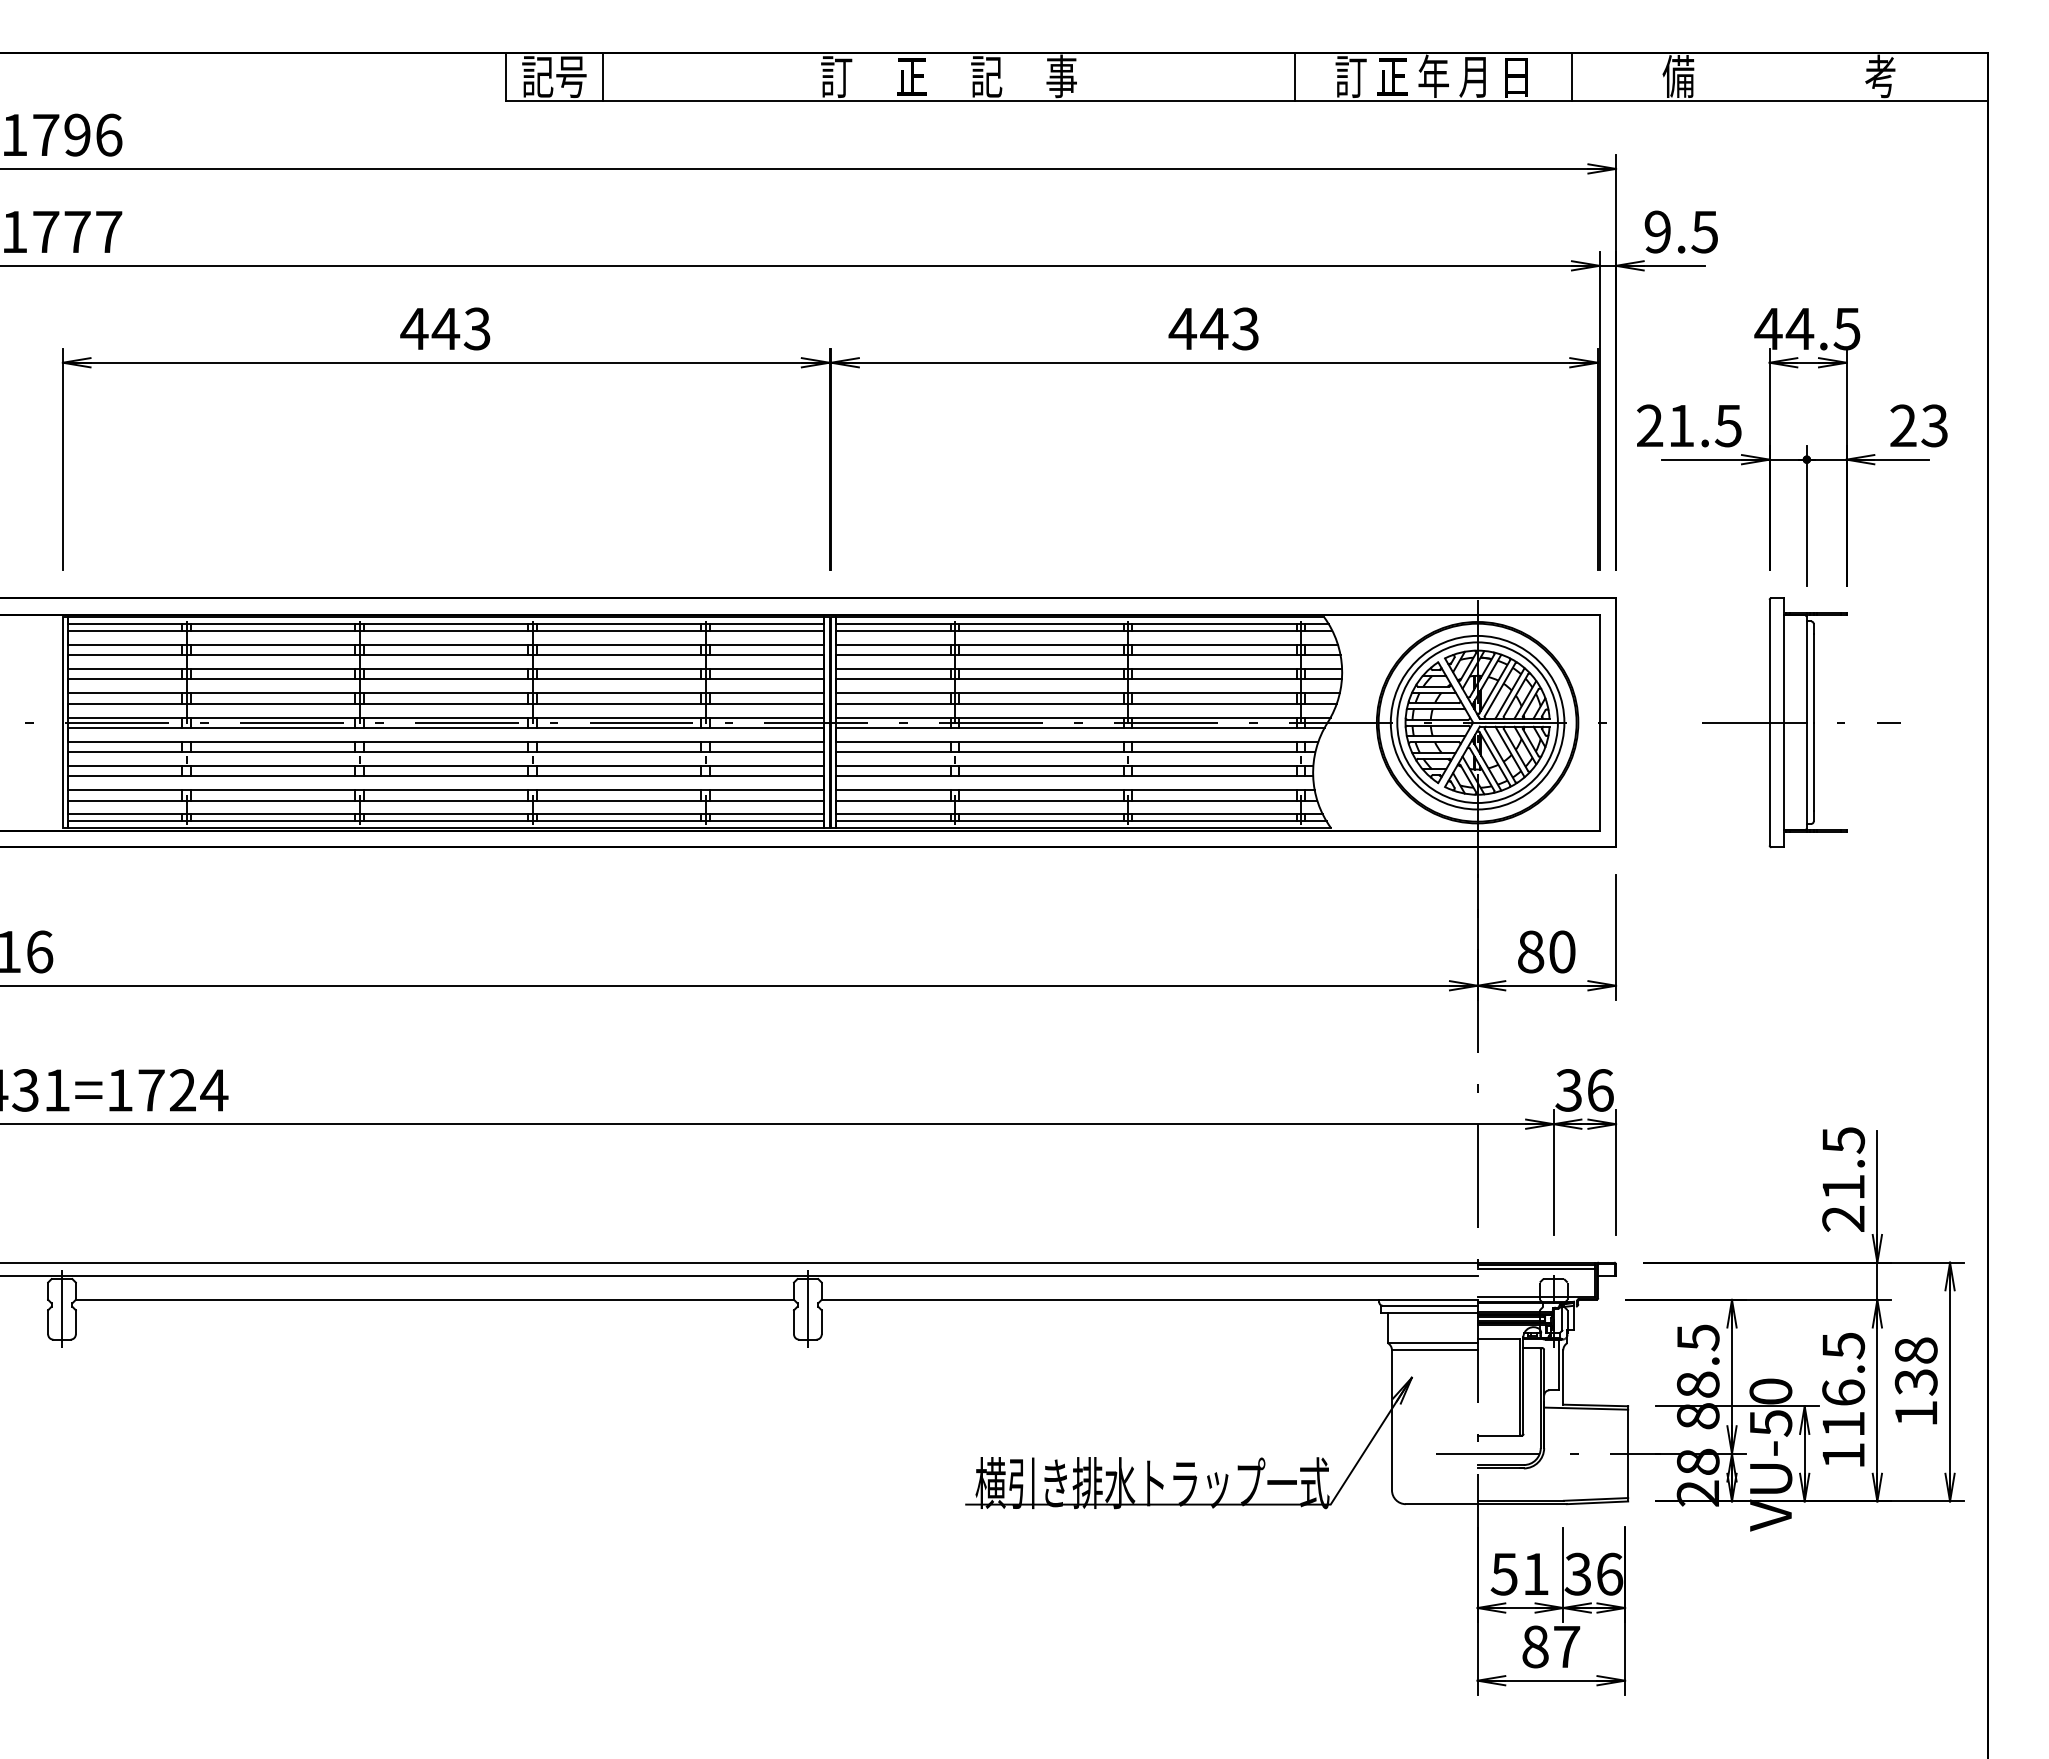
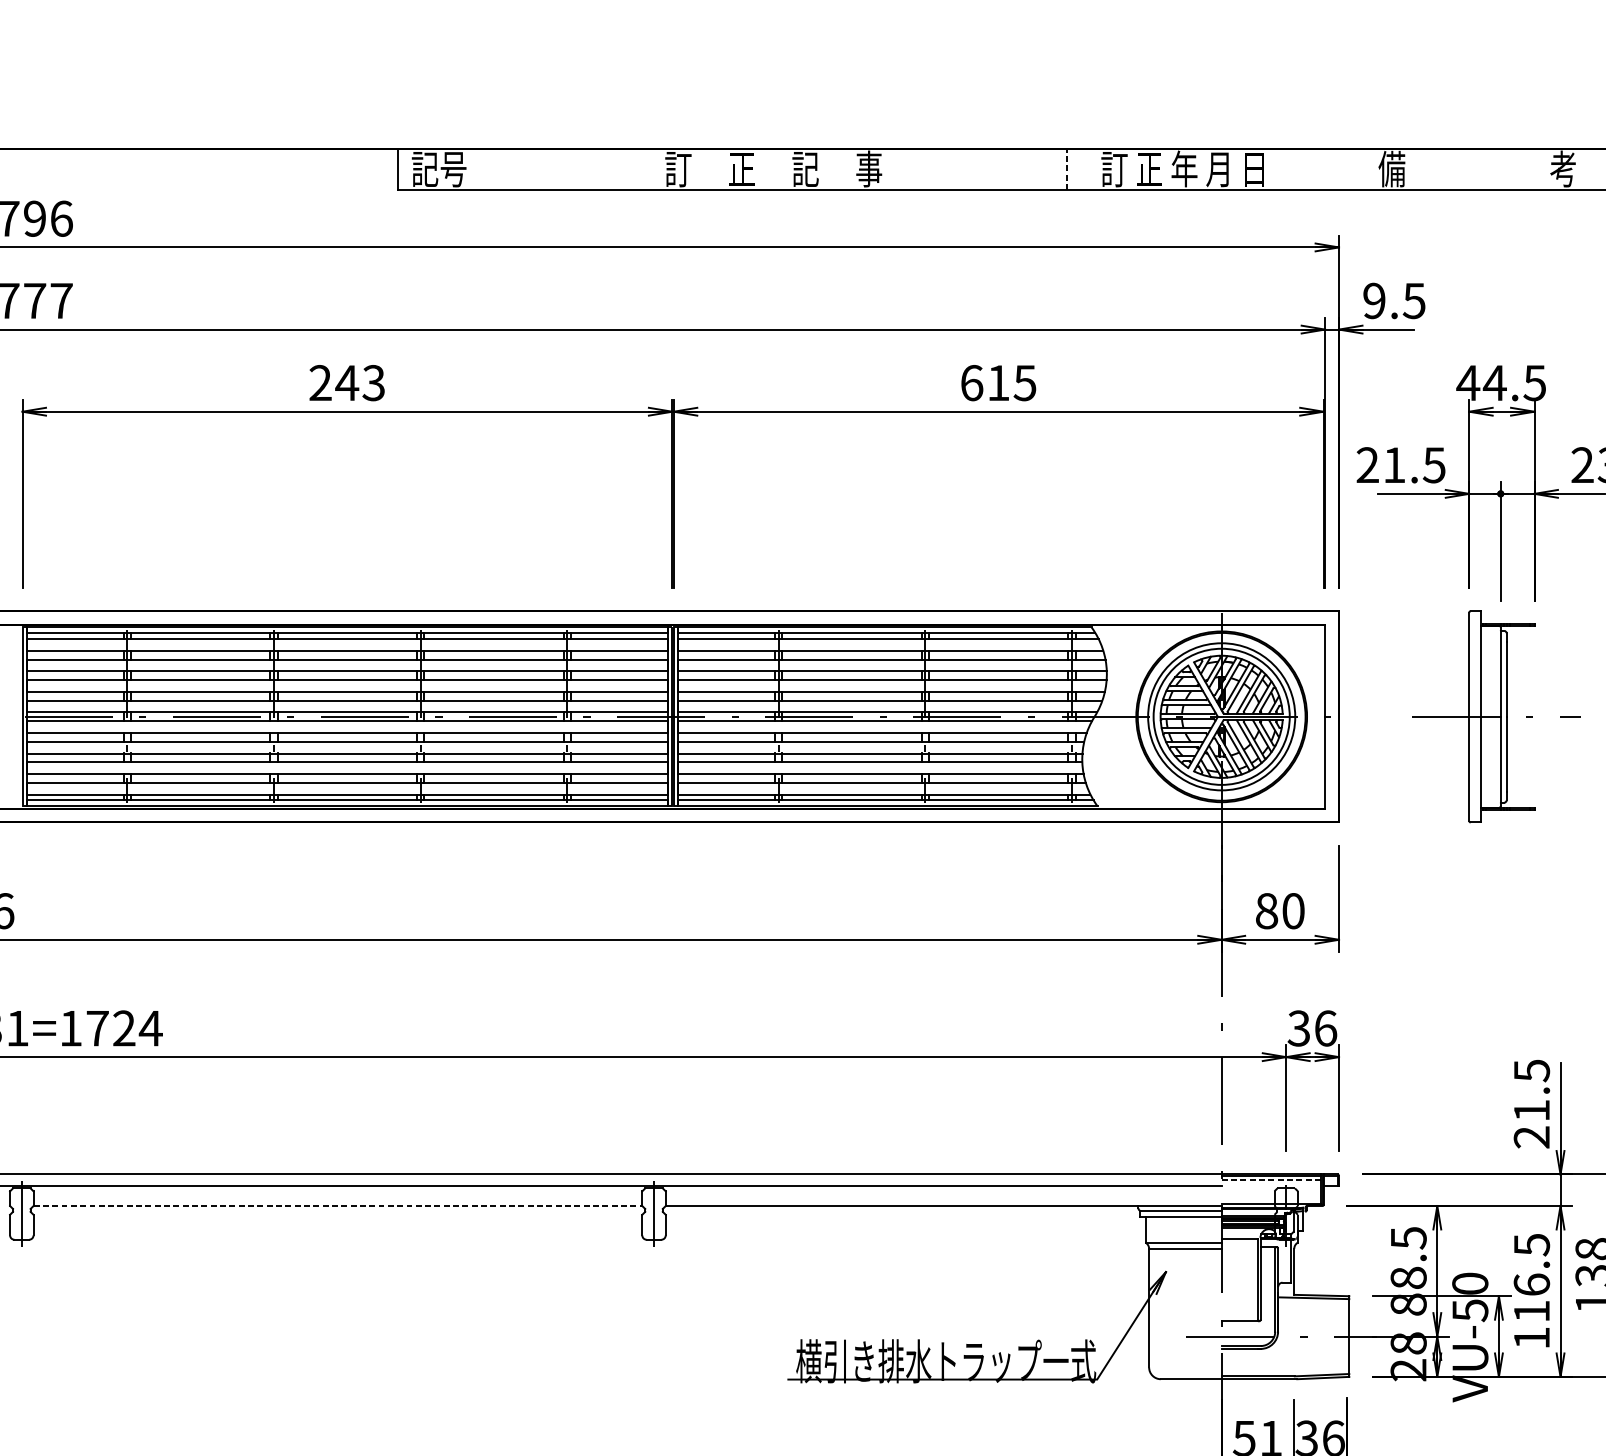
line: (603, 76) -> (480, 169), removed
line: (1295, 76) -> (1067, 169), solid -> dashed
line: (1572, 76) -> (1302, 169), removed
text: (414, 328) -> (320, 382), 443 -> 243
text: (1213, 328) -> (997, 382), 443 -> 615
line: (1536, 1269) -> (1271, 1180), solid -> dashed
line: (435, 1299) -> (338, 1205), solid -> dashed

